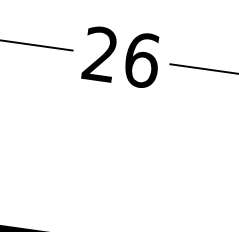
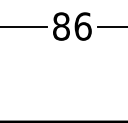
text: (100, 54) -> (61, 26), 26 -> 86

